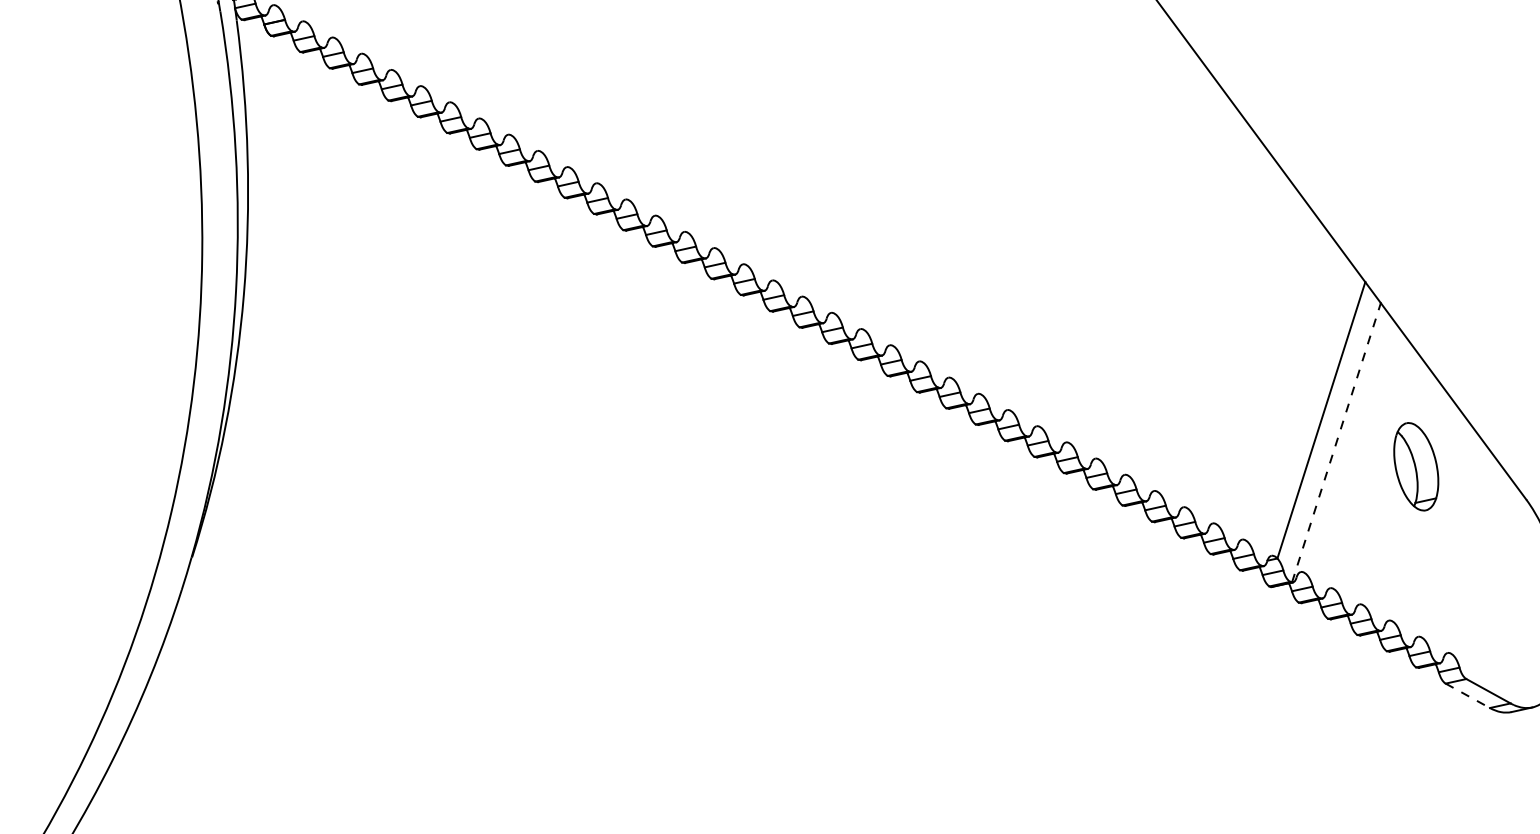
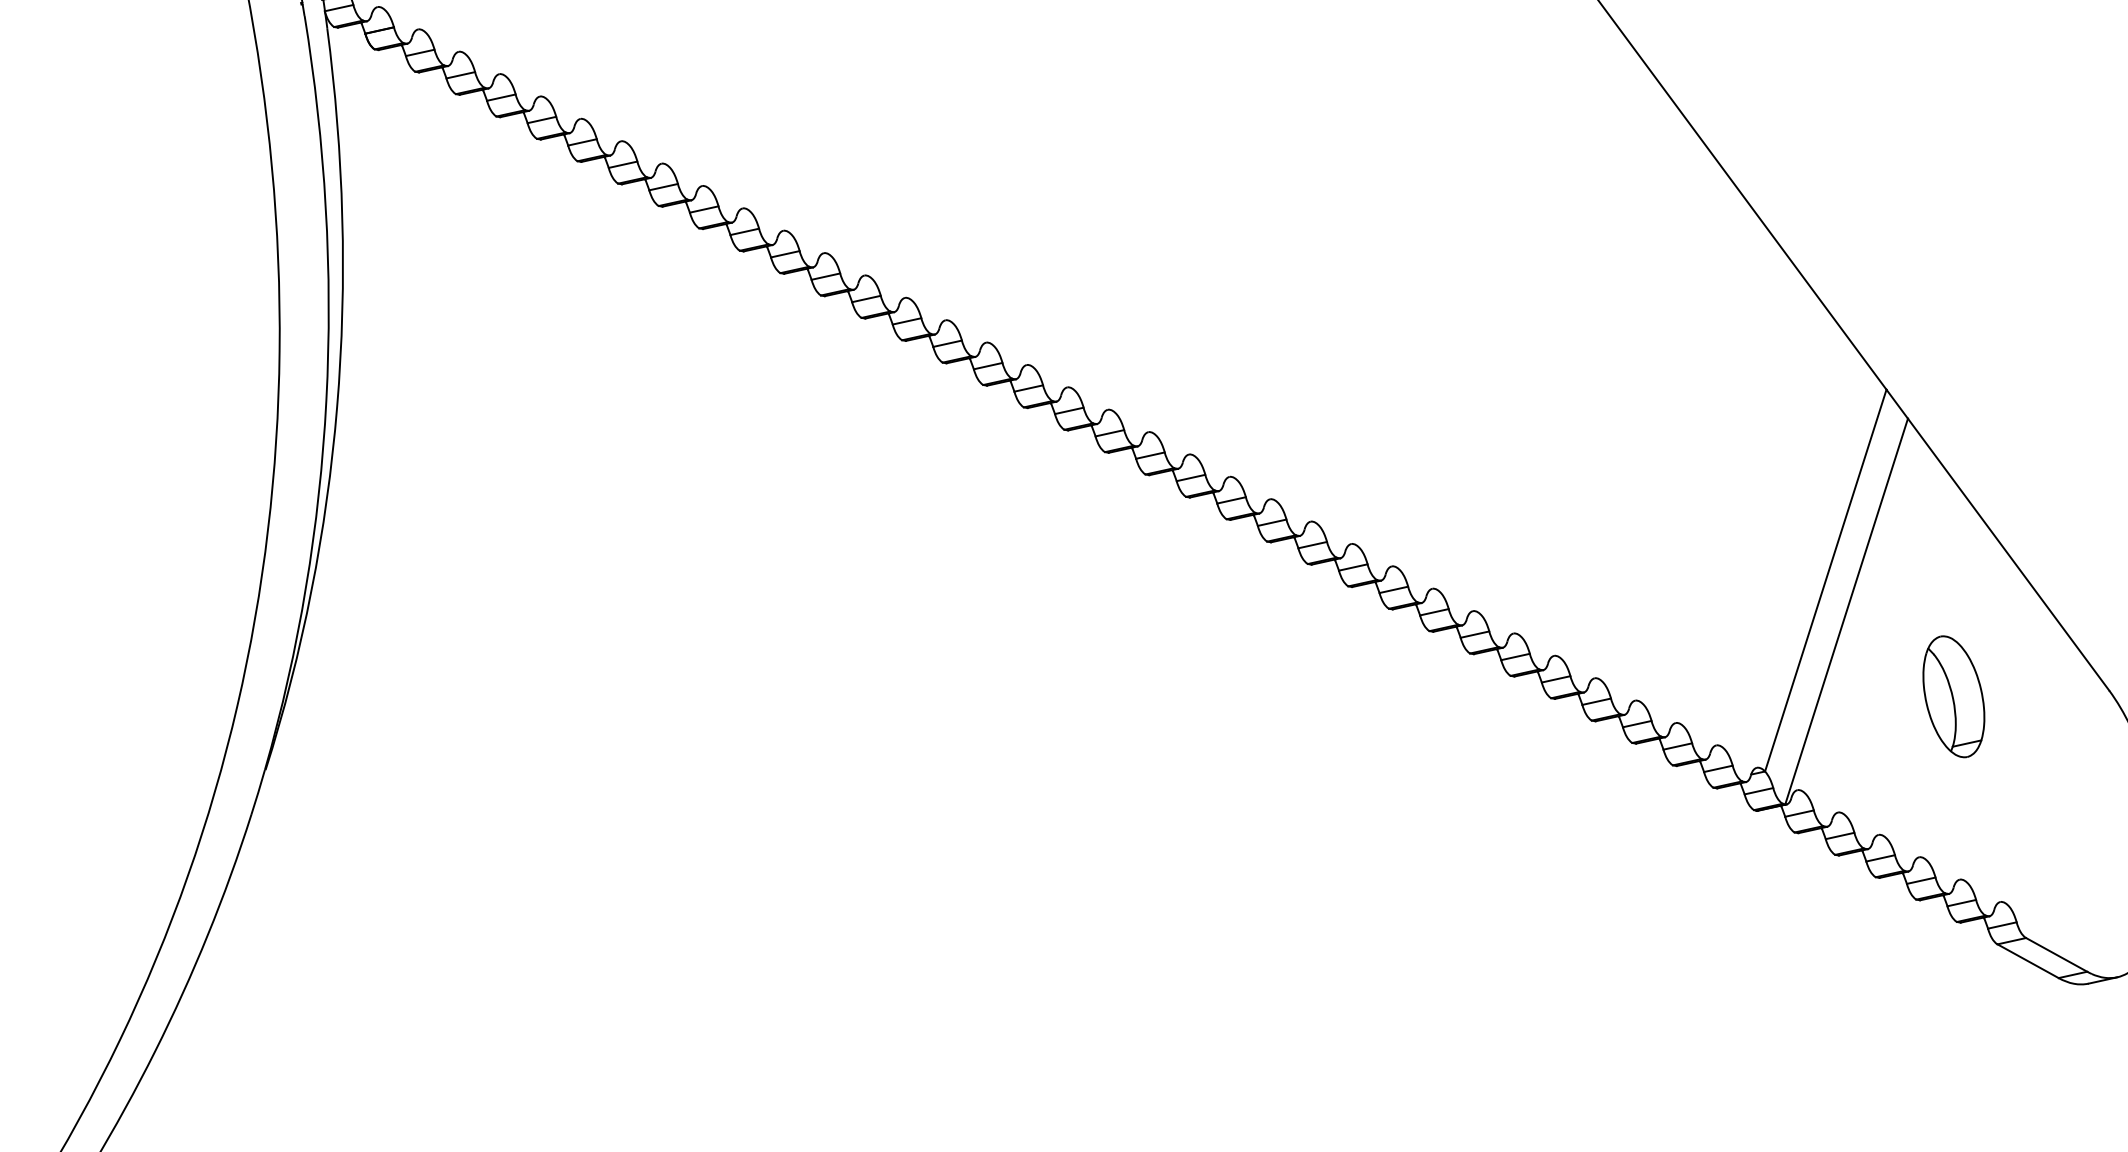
line: (1336, 442) -> (1846, 611), dashed -> solid
part: (1415, 466) -> (1953, 696), moved
line: (1468, 696) -> (2028, 961), dashed -> solid

